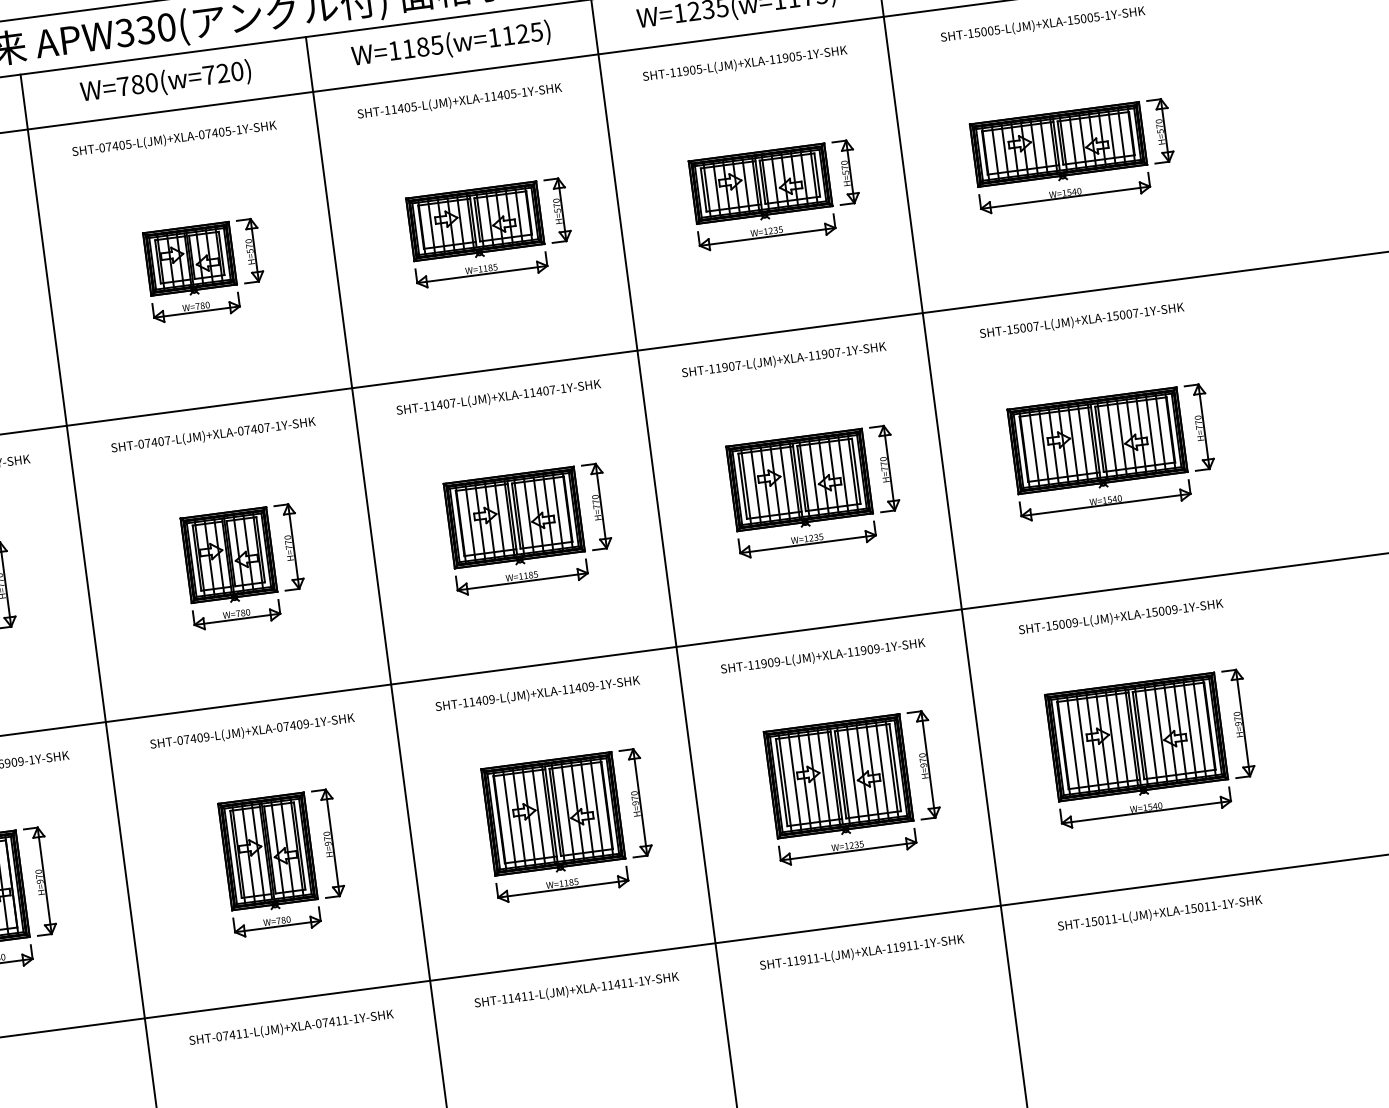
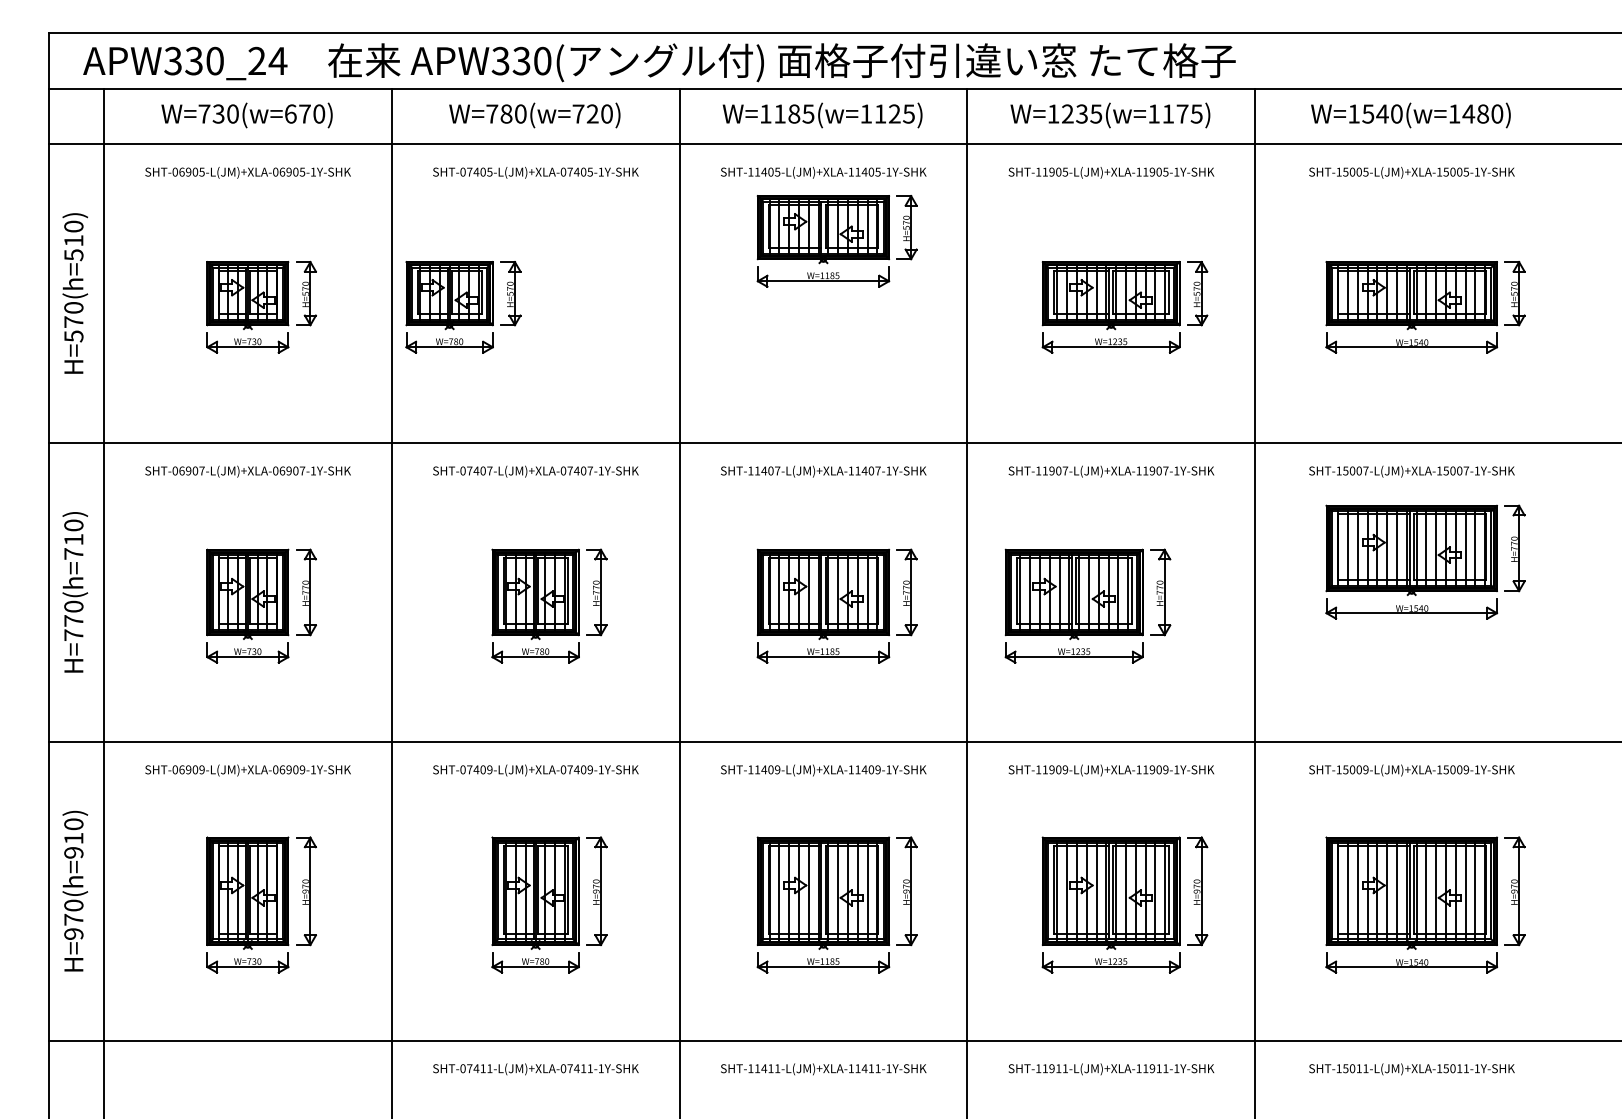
part: (490, 233) -> (836, 241), moved
part: (205, 270) -> (463, 307), moved
part: (1112, 451) -> (1425, 561), moved
part: (814, 491) -> (1087, 605), moved

